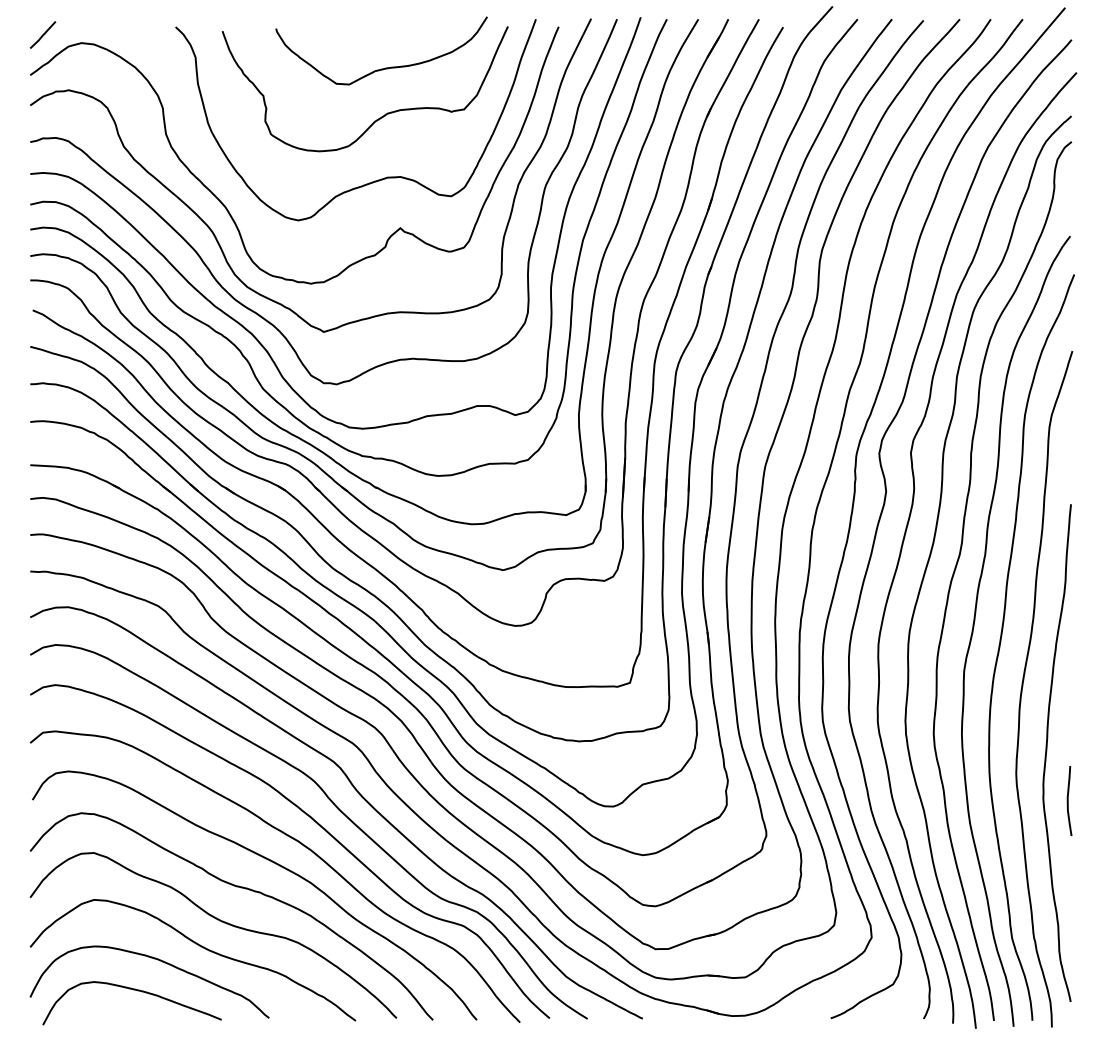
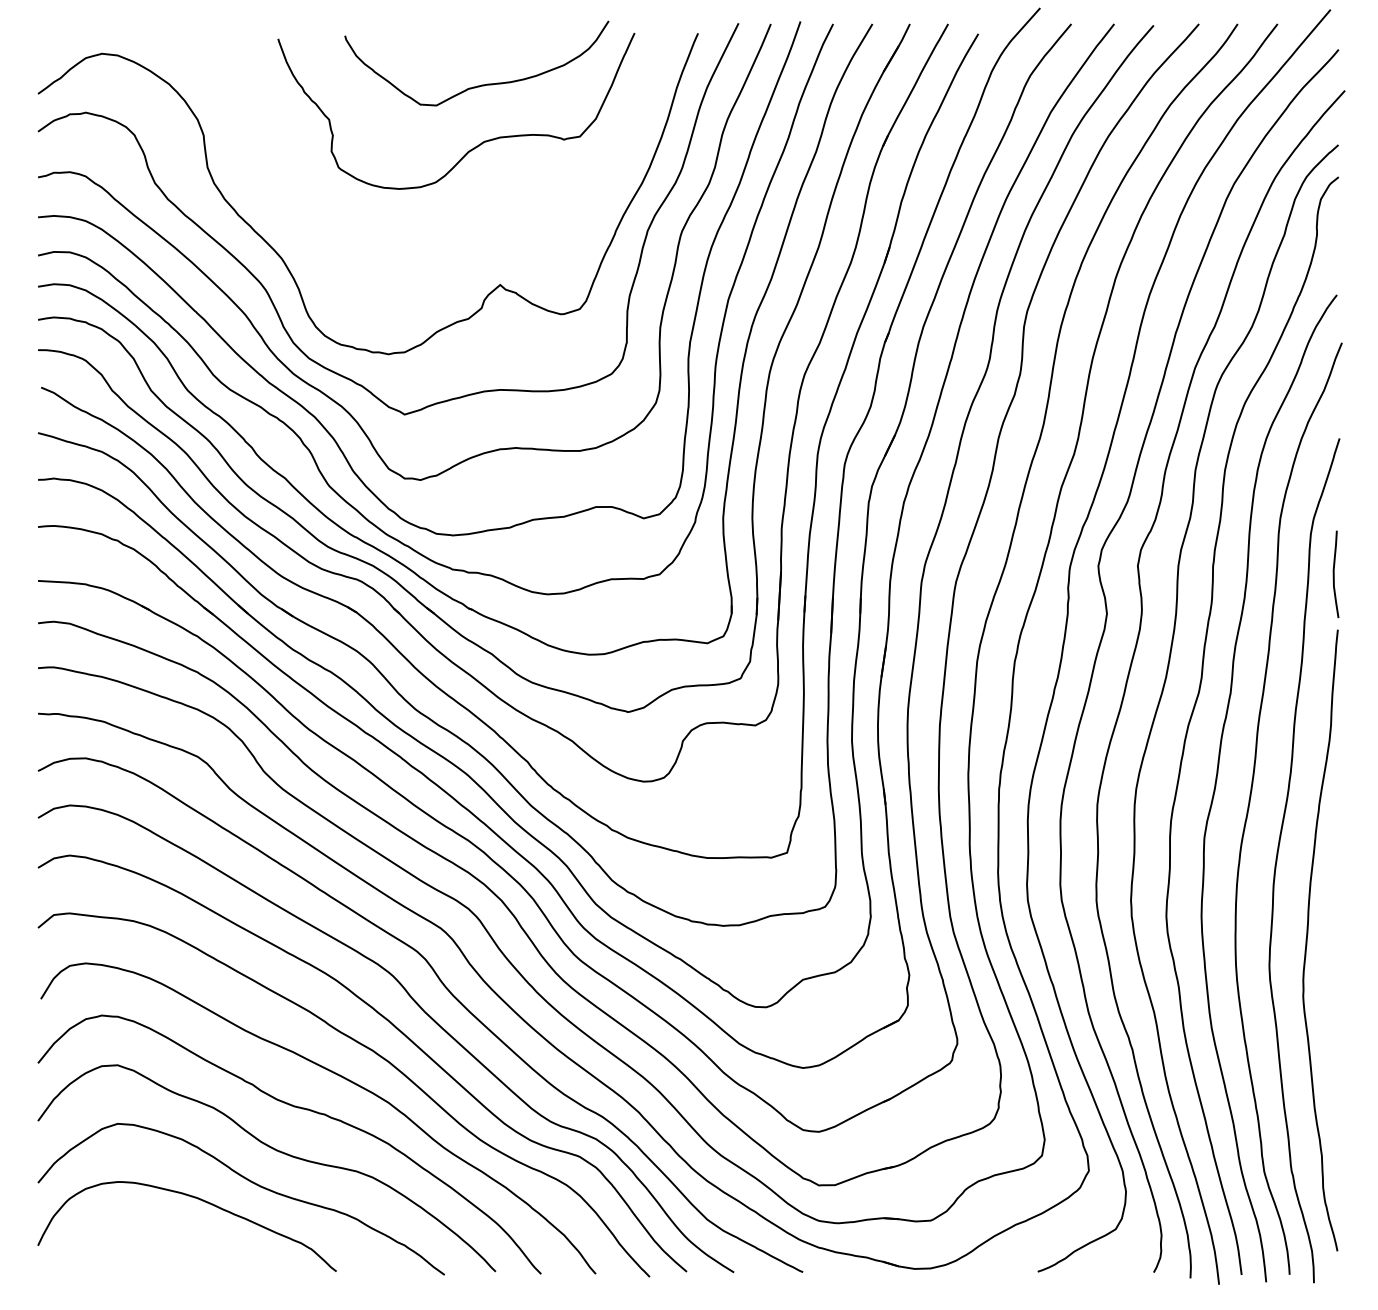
line: (42, 34) -> (53, 43), removed
curve: (375, 180) -> (469, 225), removed
curve: (1068, 801) -> (1334, 574), moved
curve: (136, 990) -> (170, 1237), removed

